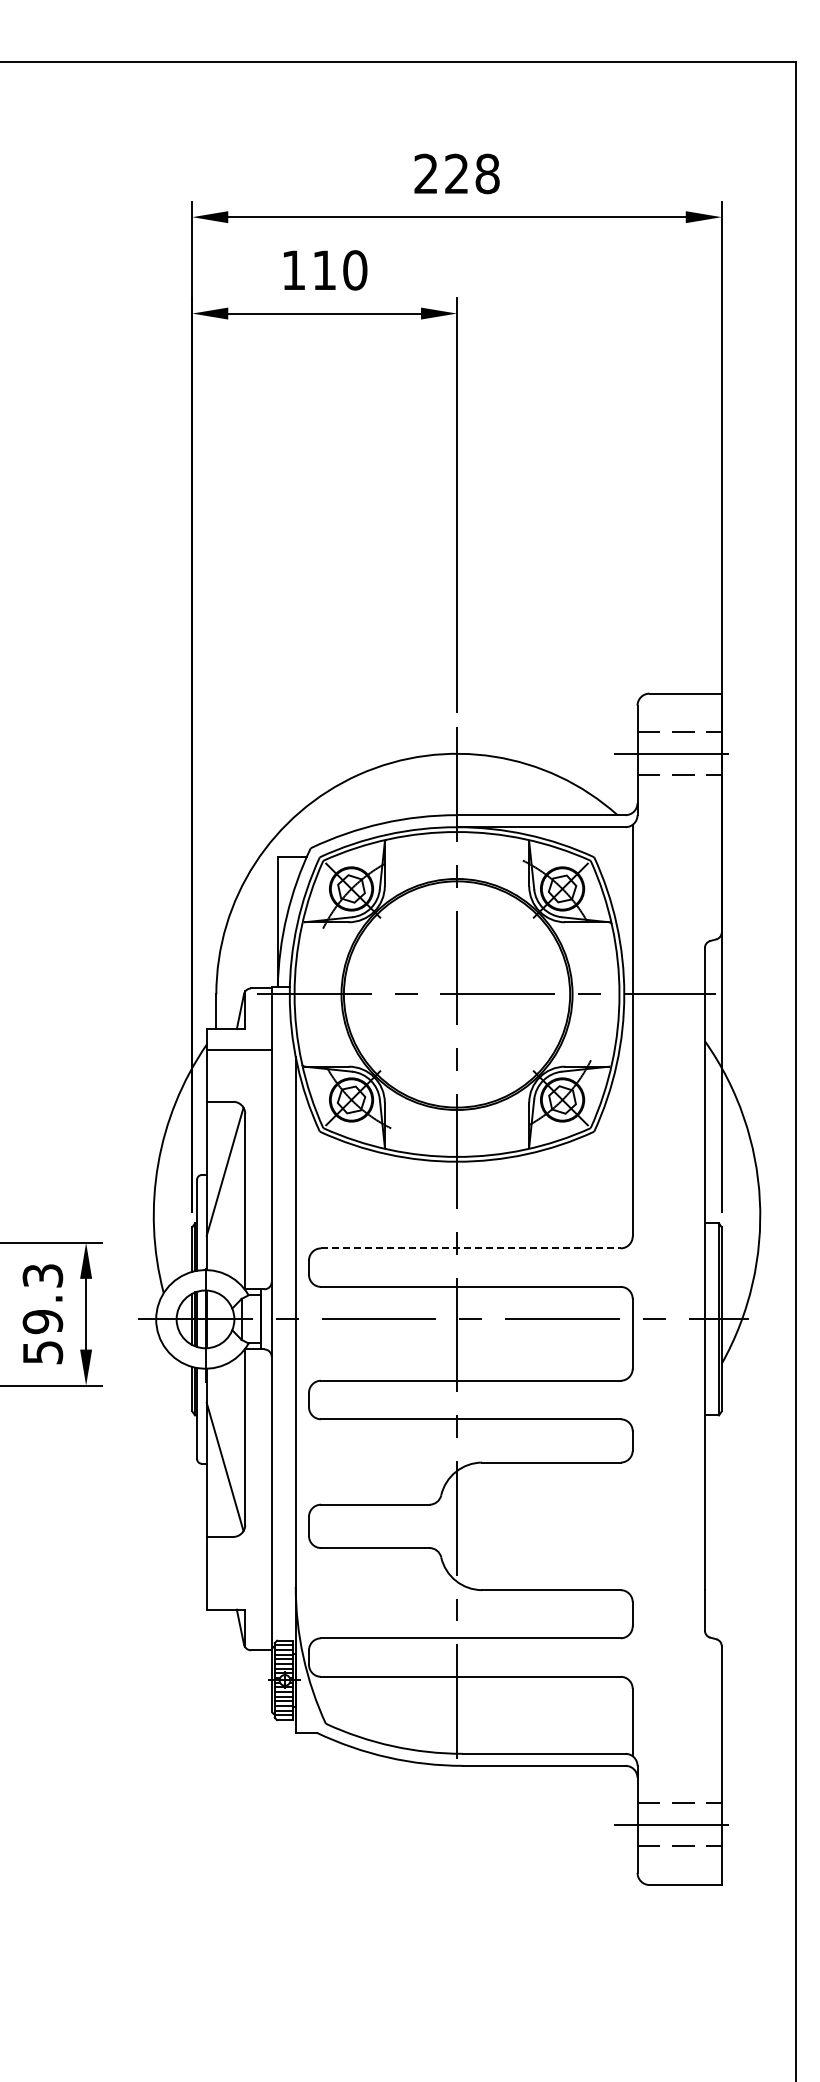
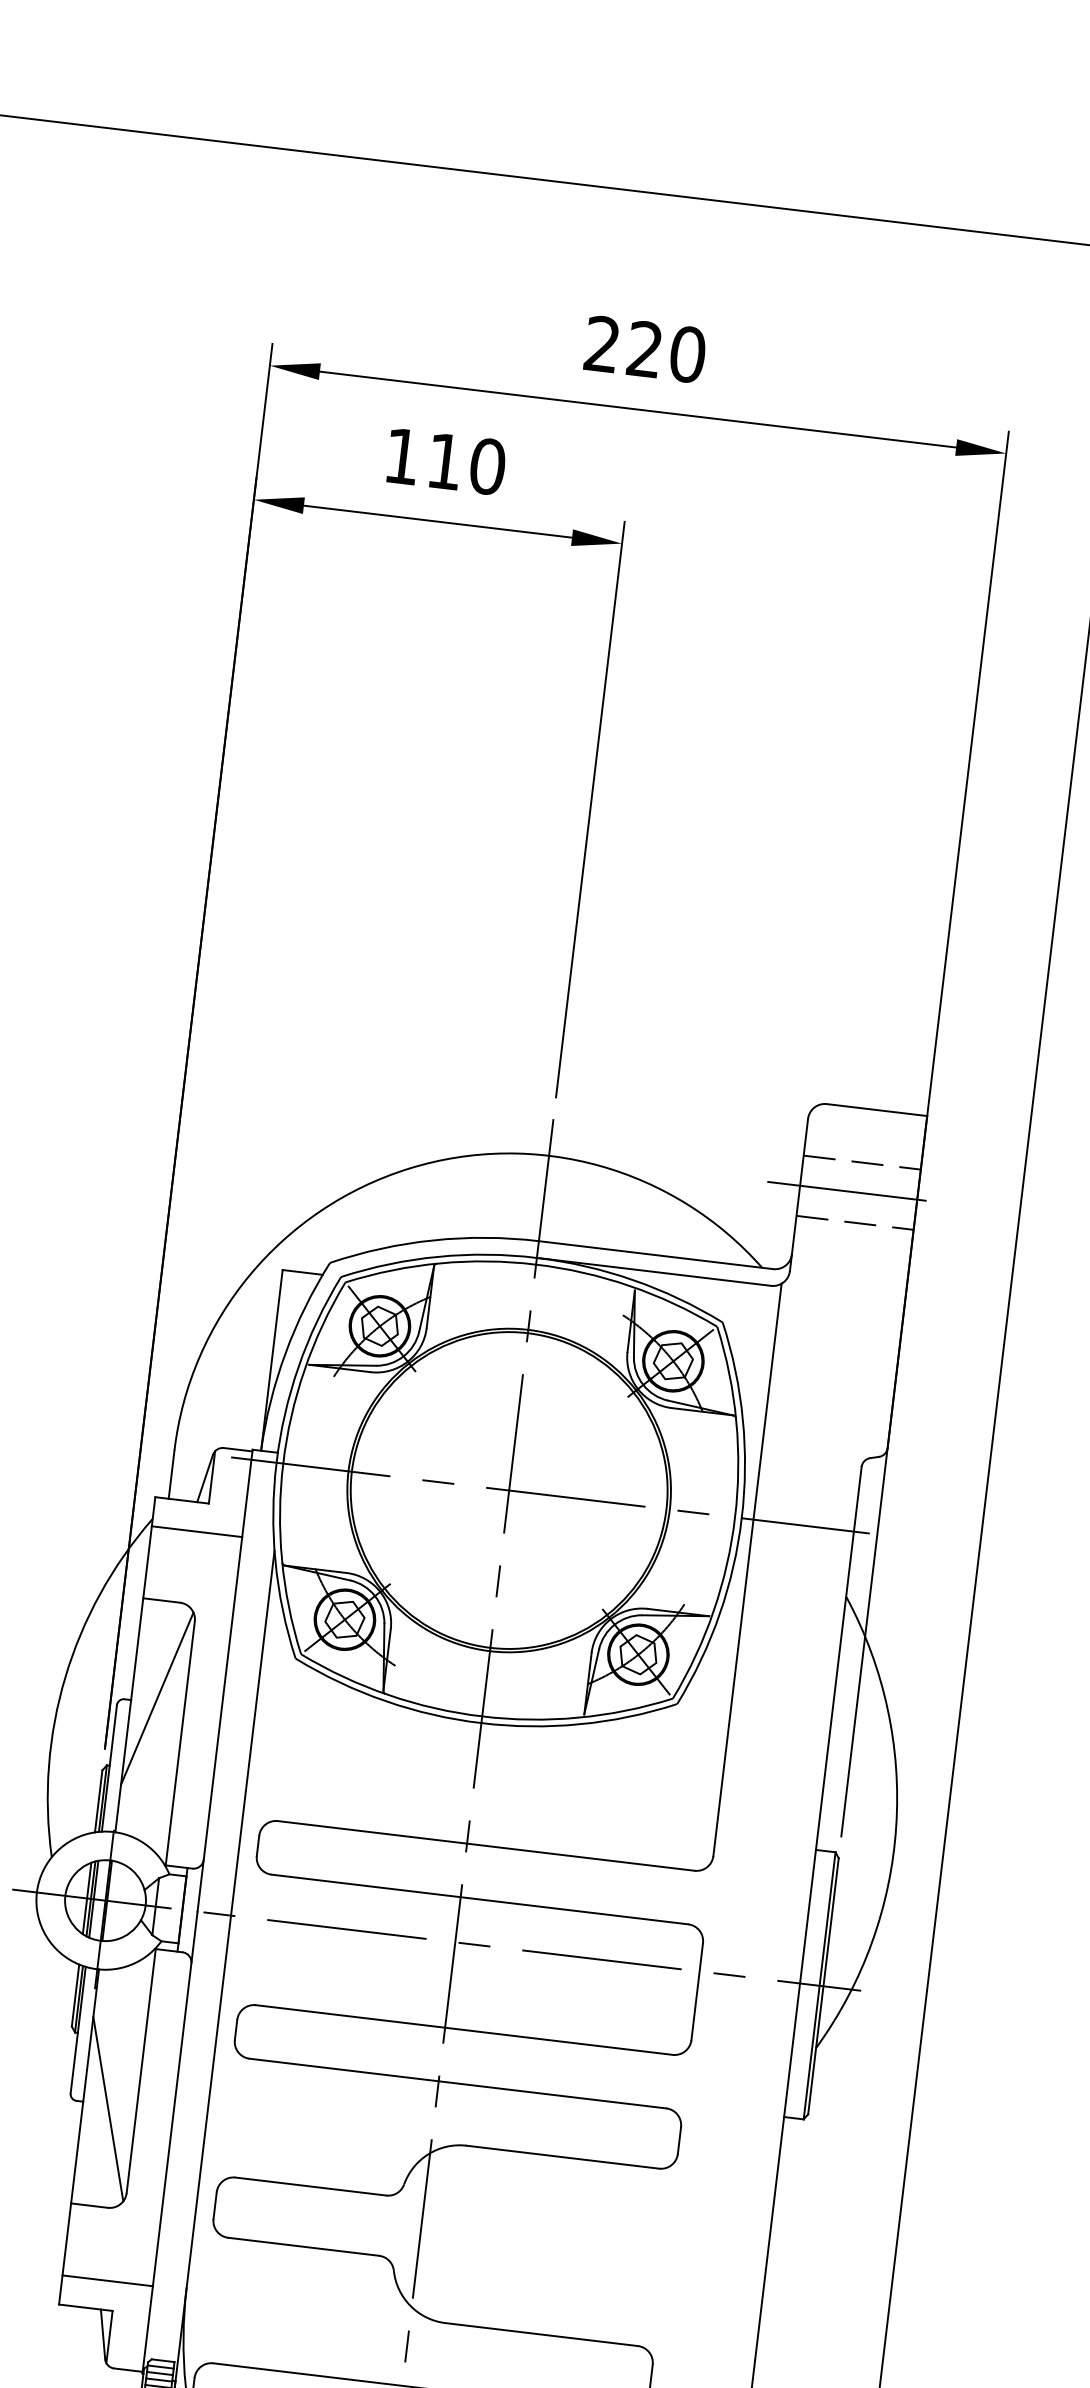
text: (487, 174) -> (687, 355), 228 -> 220
line: (470, 1248) -> (485, 1846), dashed -> solid
line: (238, 1588) -> (106, 2280), added

